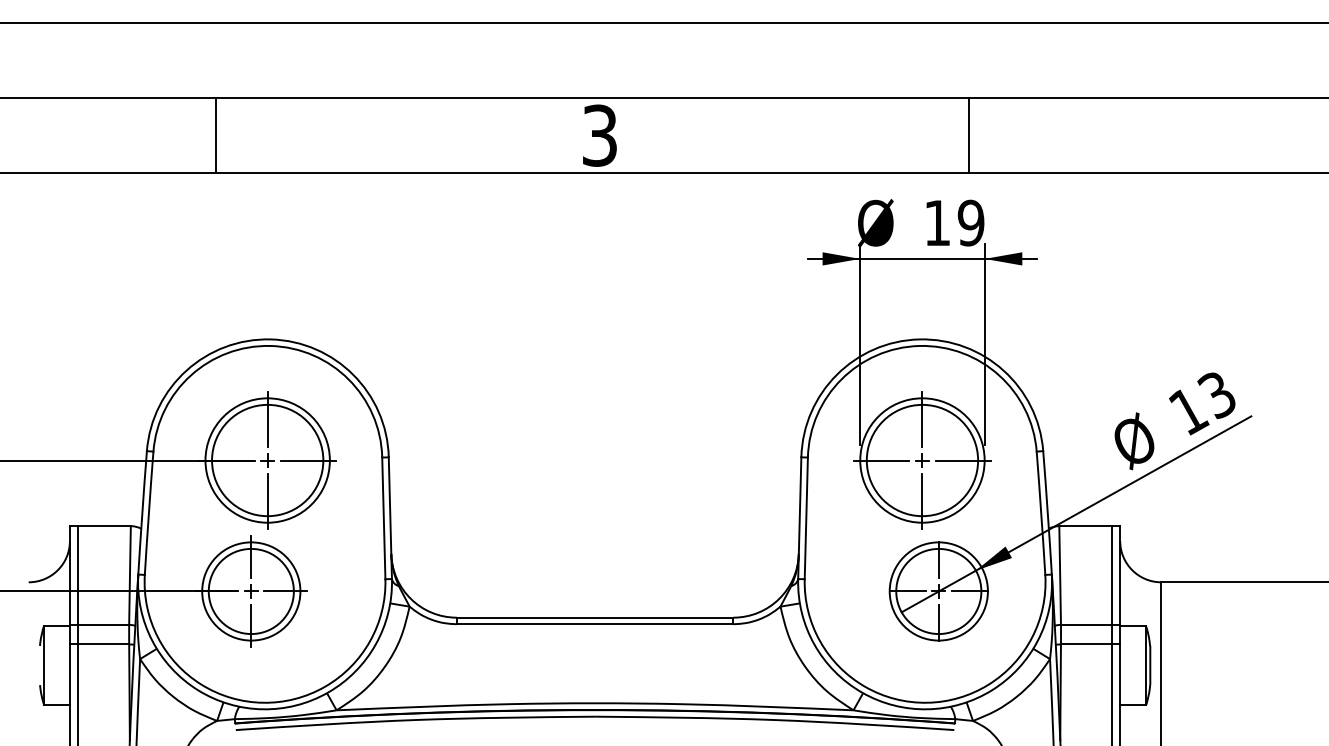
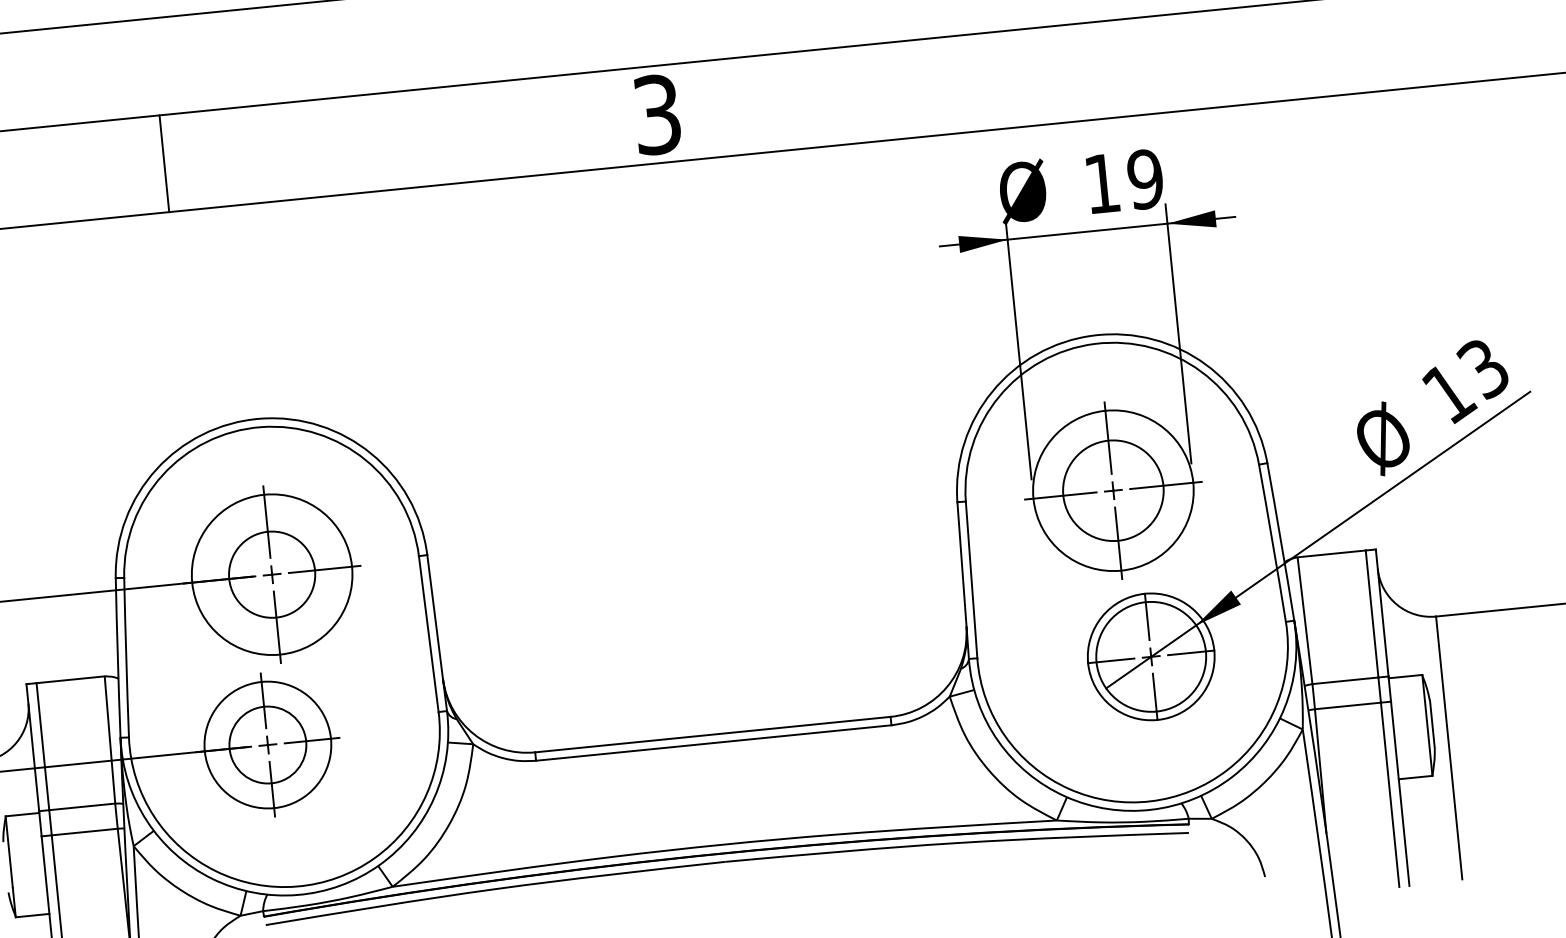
line: (969, 135) -> (1132, 67), removed
circle: (267, 460) -> (271, 574), size x0.6
circle: (922, 460) -> (1113, 490), size x0.7
circle: (250, 591) -> (266, 745), size x0.7

